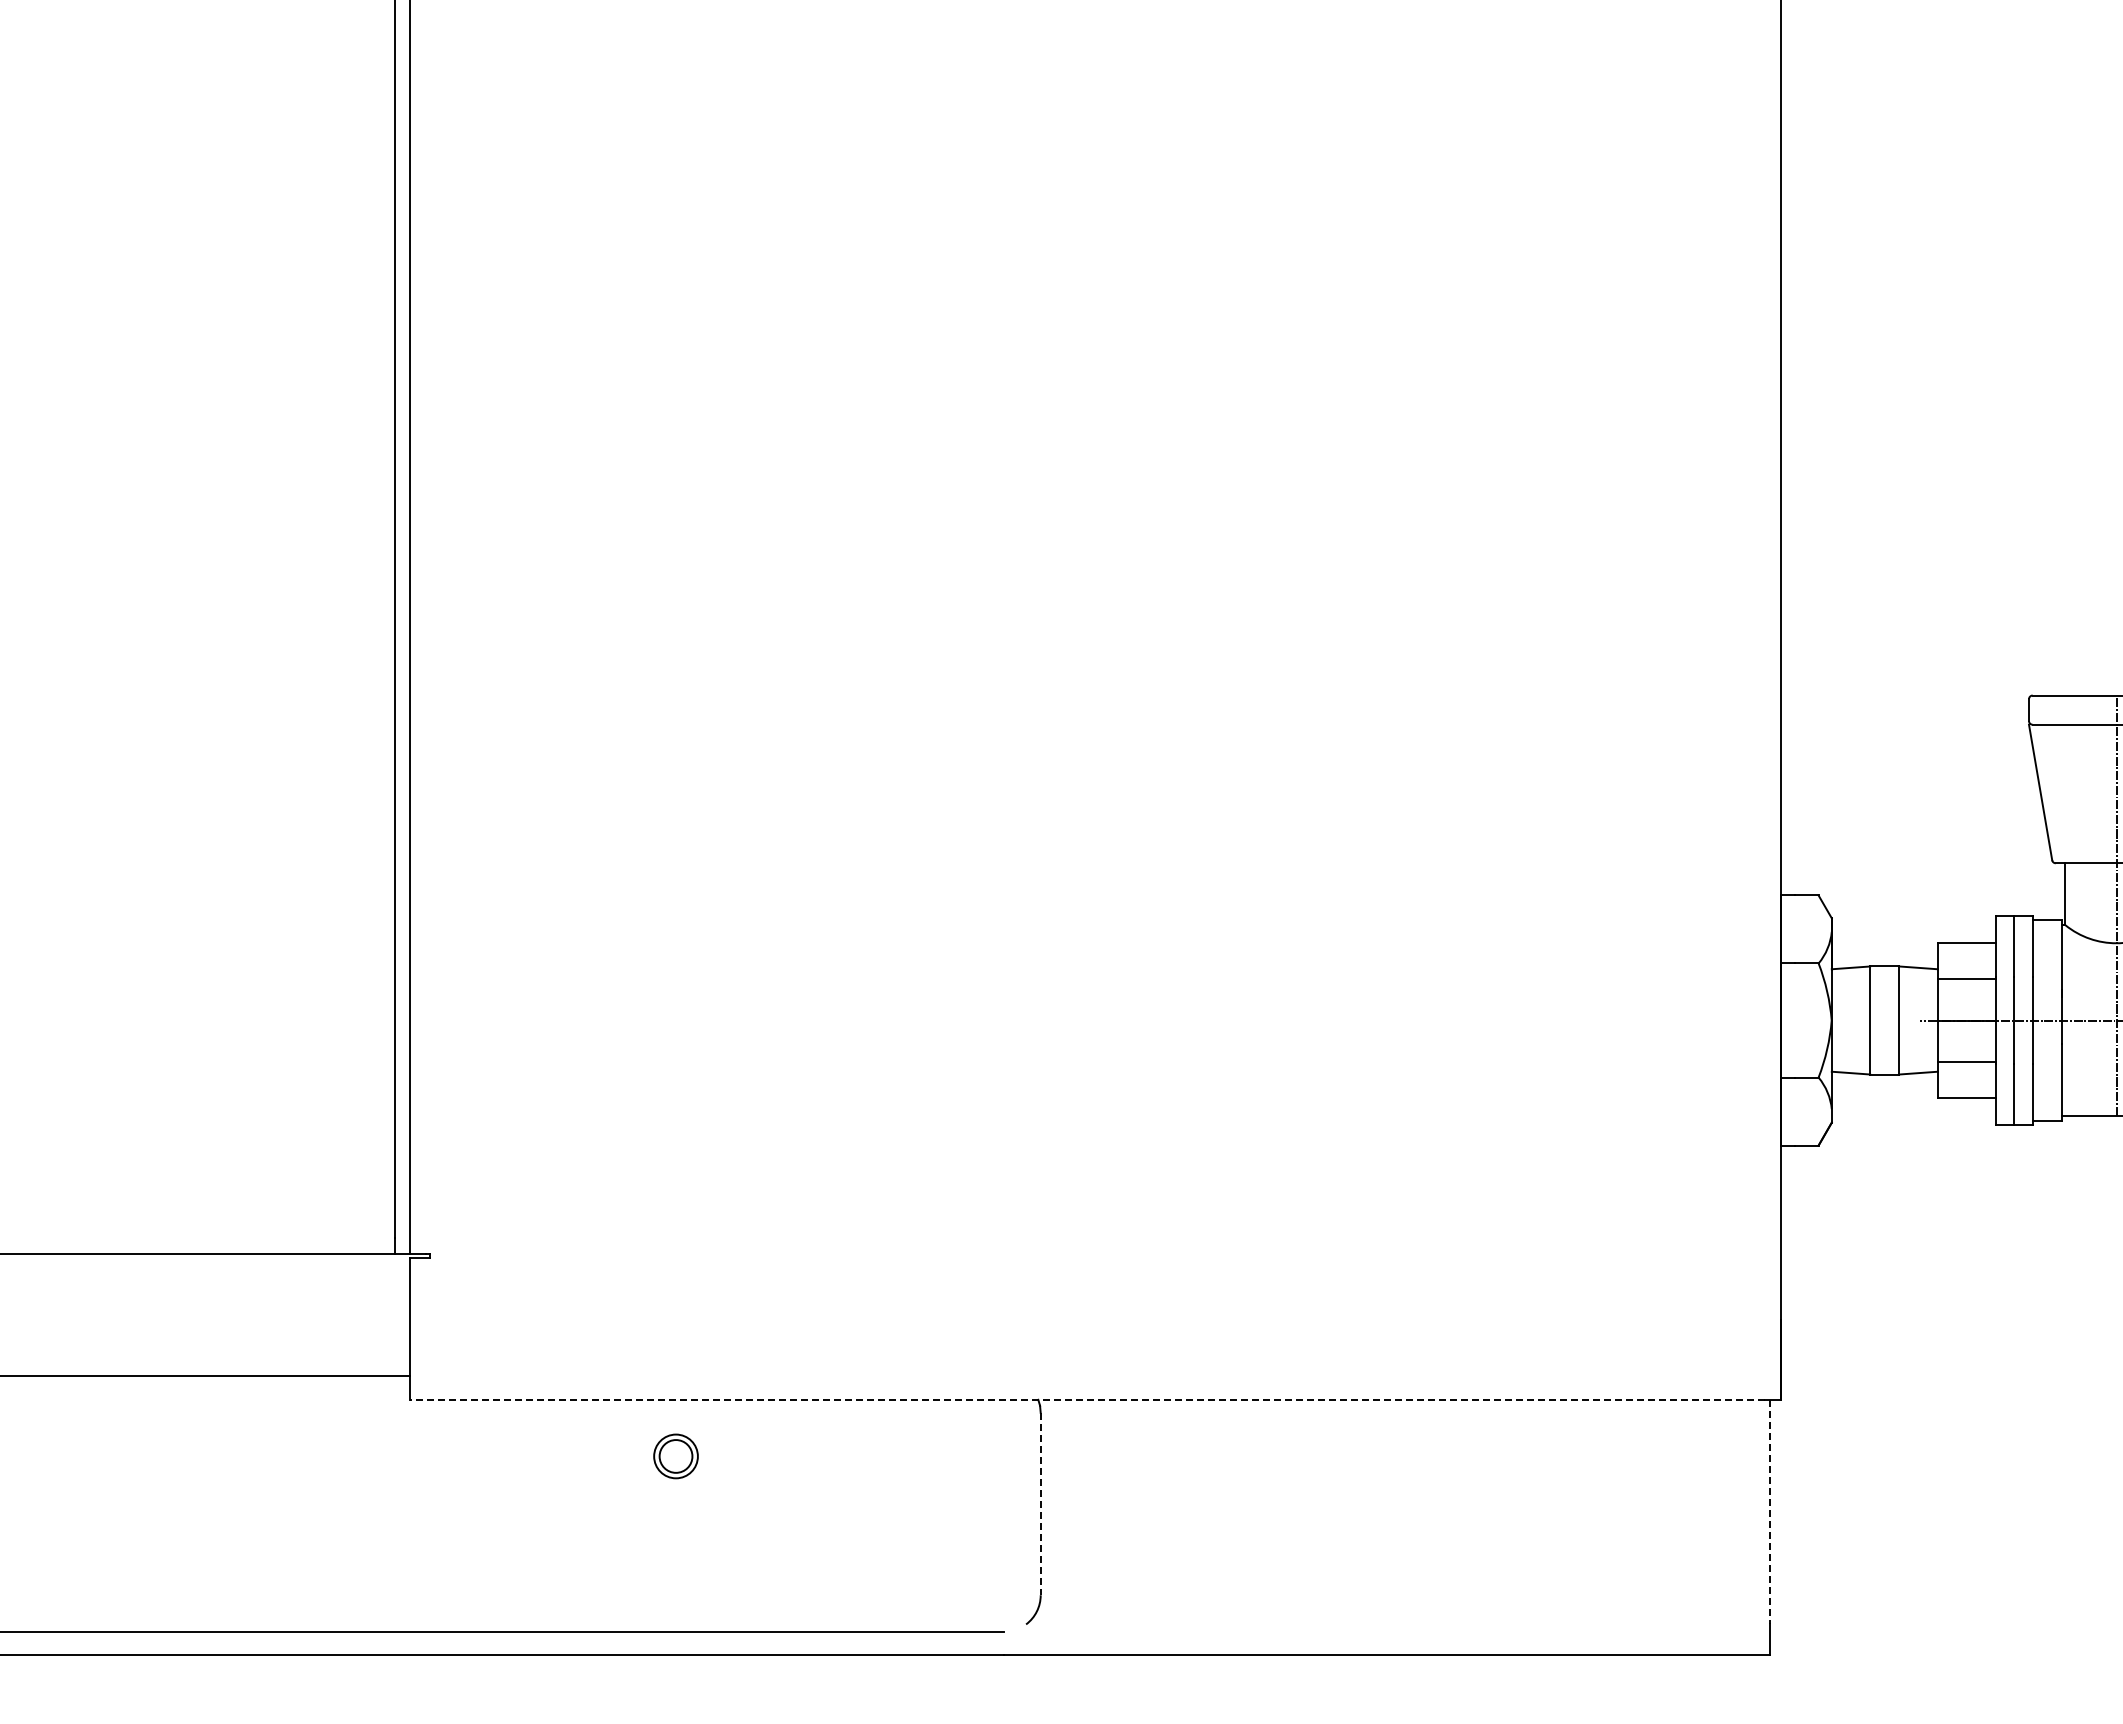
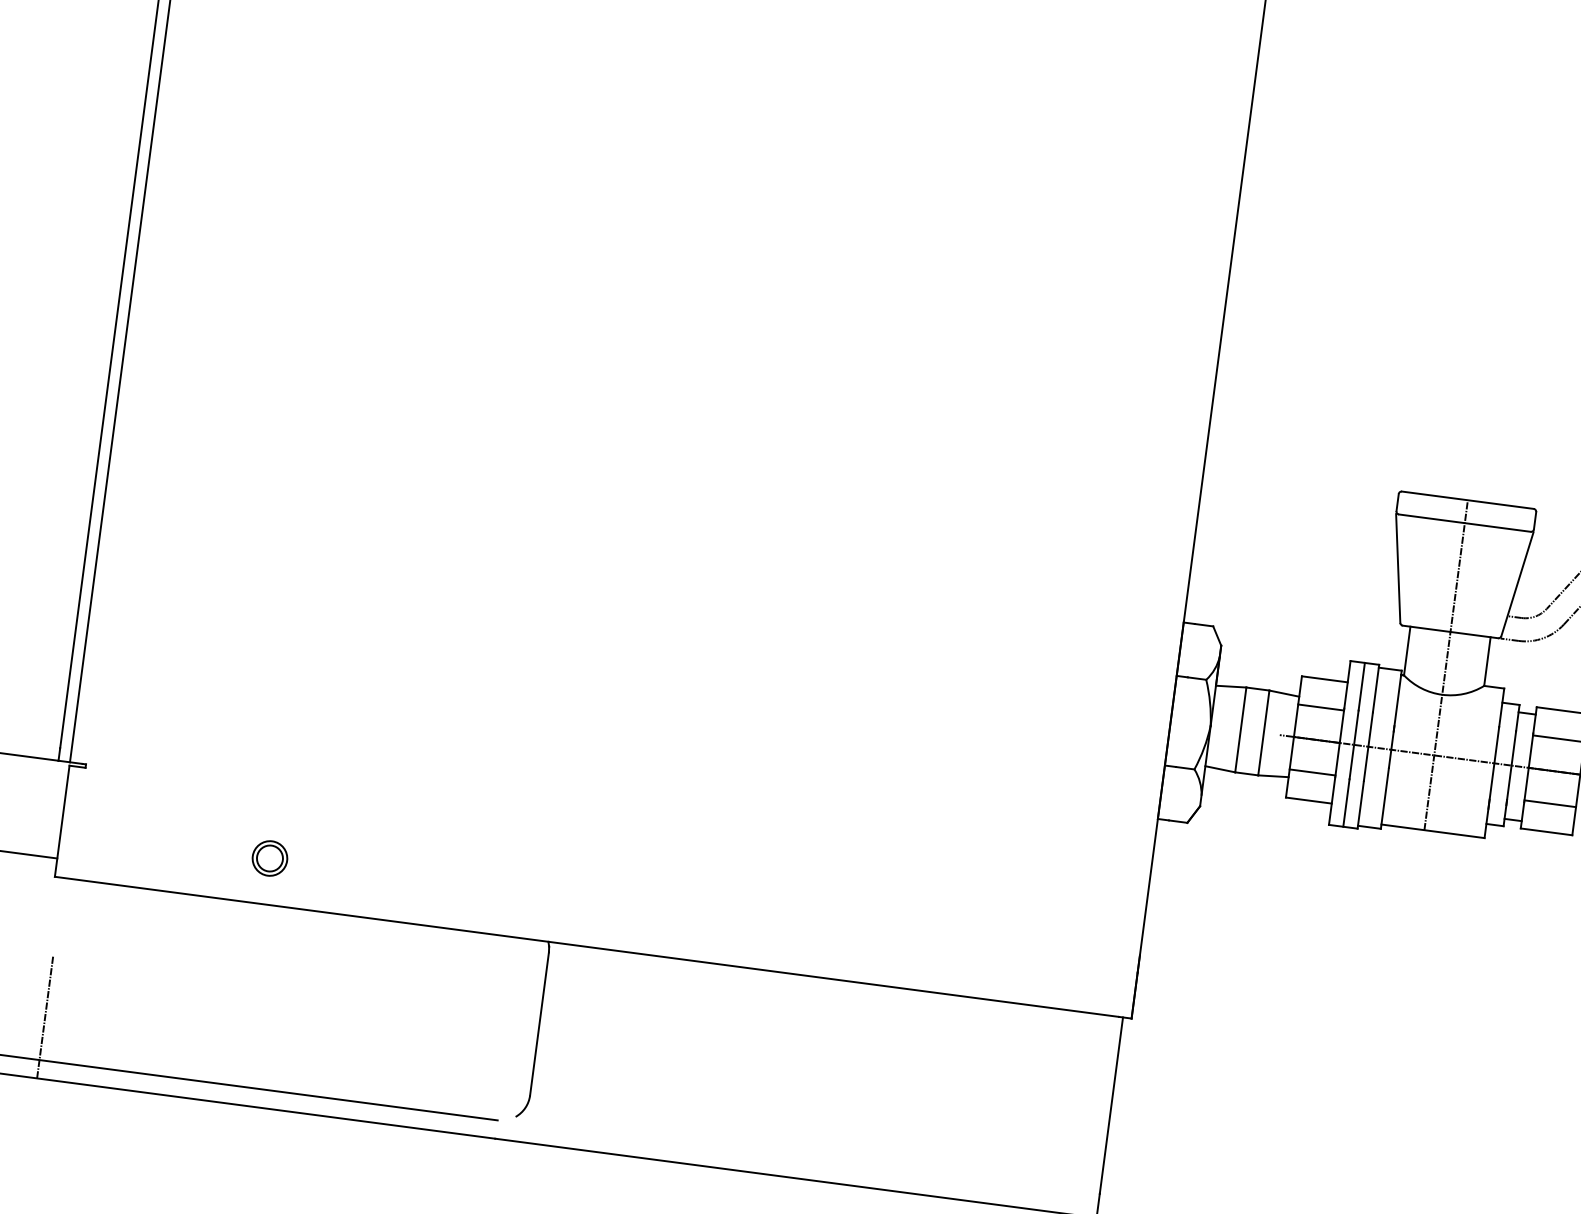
line: (1087, 1399) -> (587, 946), dashed -> solid
part: (675, 1456) -> (269, 858), moved
line: (1040, 1504) -> (539, 1024), dashed -> solid
line: (1770, 1512) -> (1111, 1105), dashed -> solid
line: (420, 1577) -> (44, 1017), added

